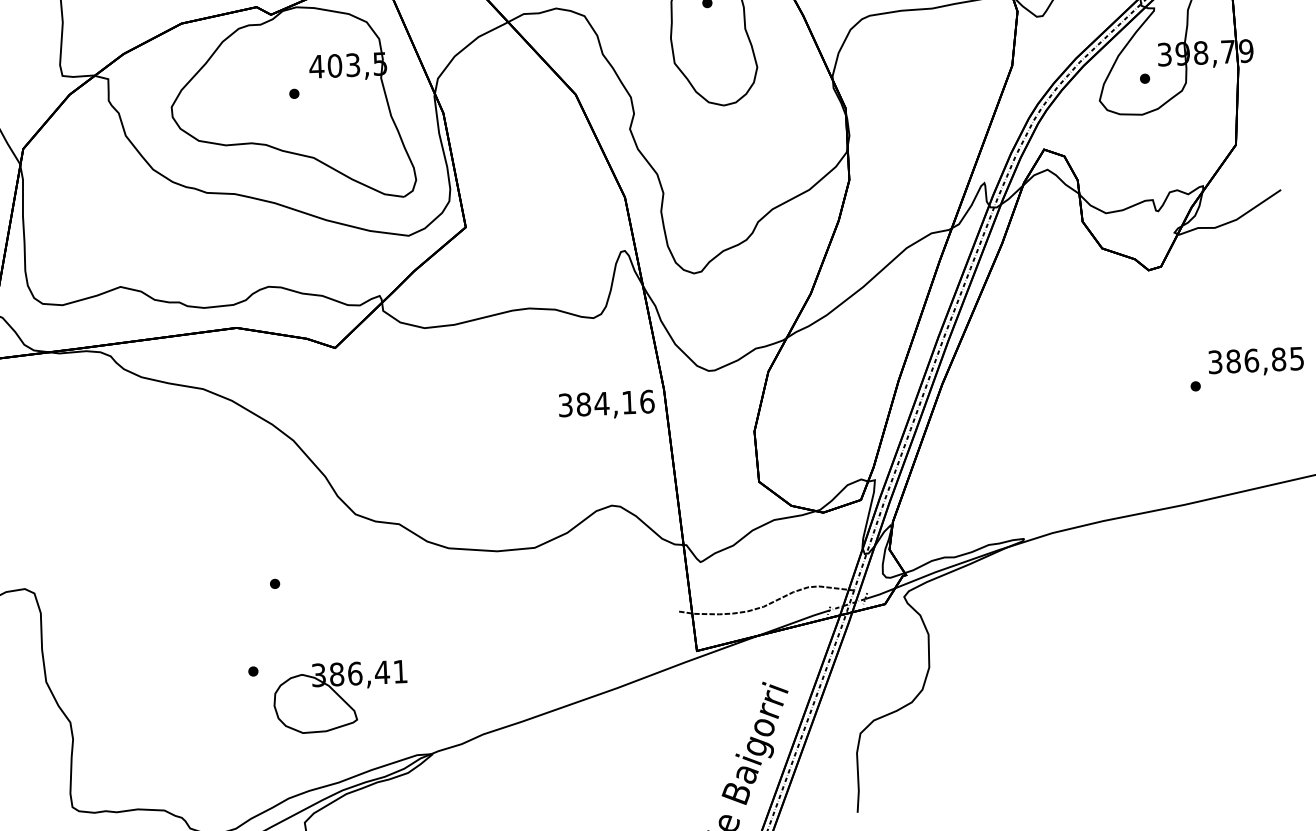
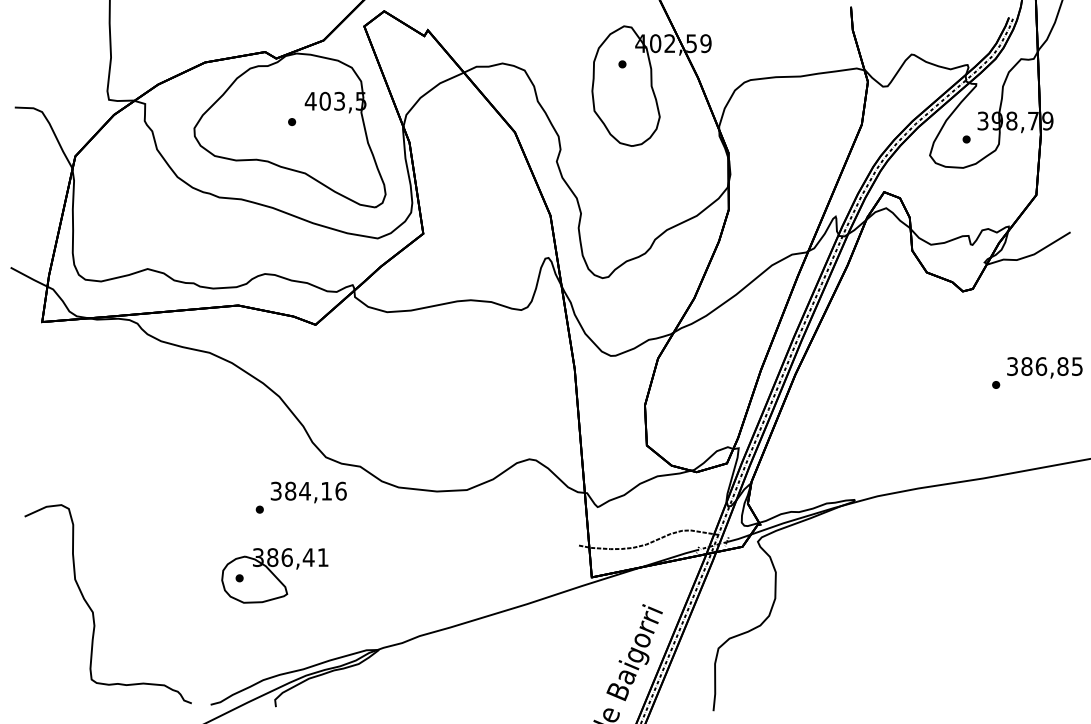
text: (606, 405) -> (308, 492), moved
part: (340, 696) -> (274, 575), moved

